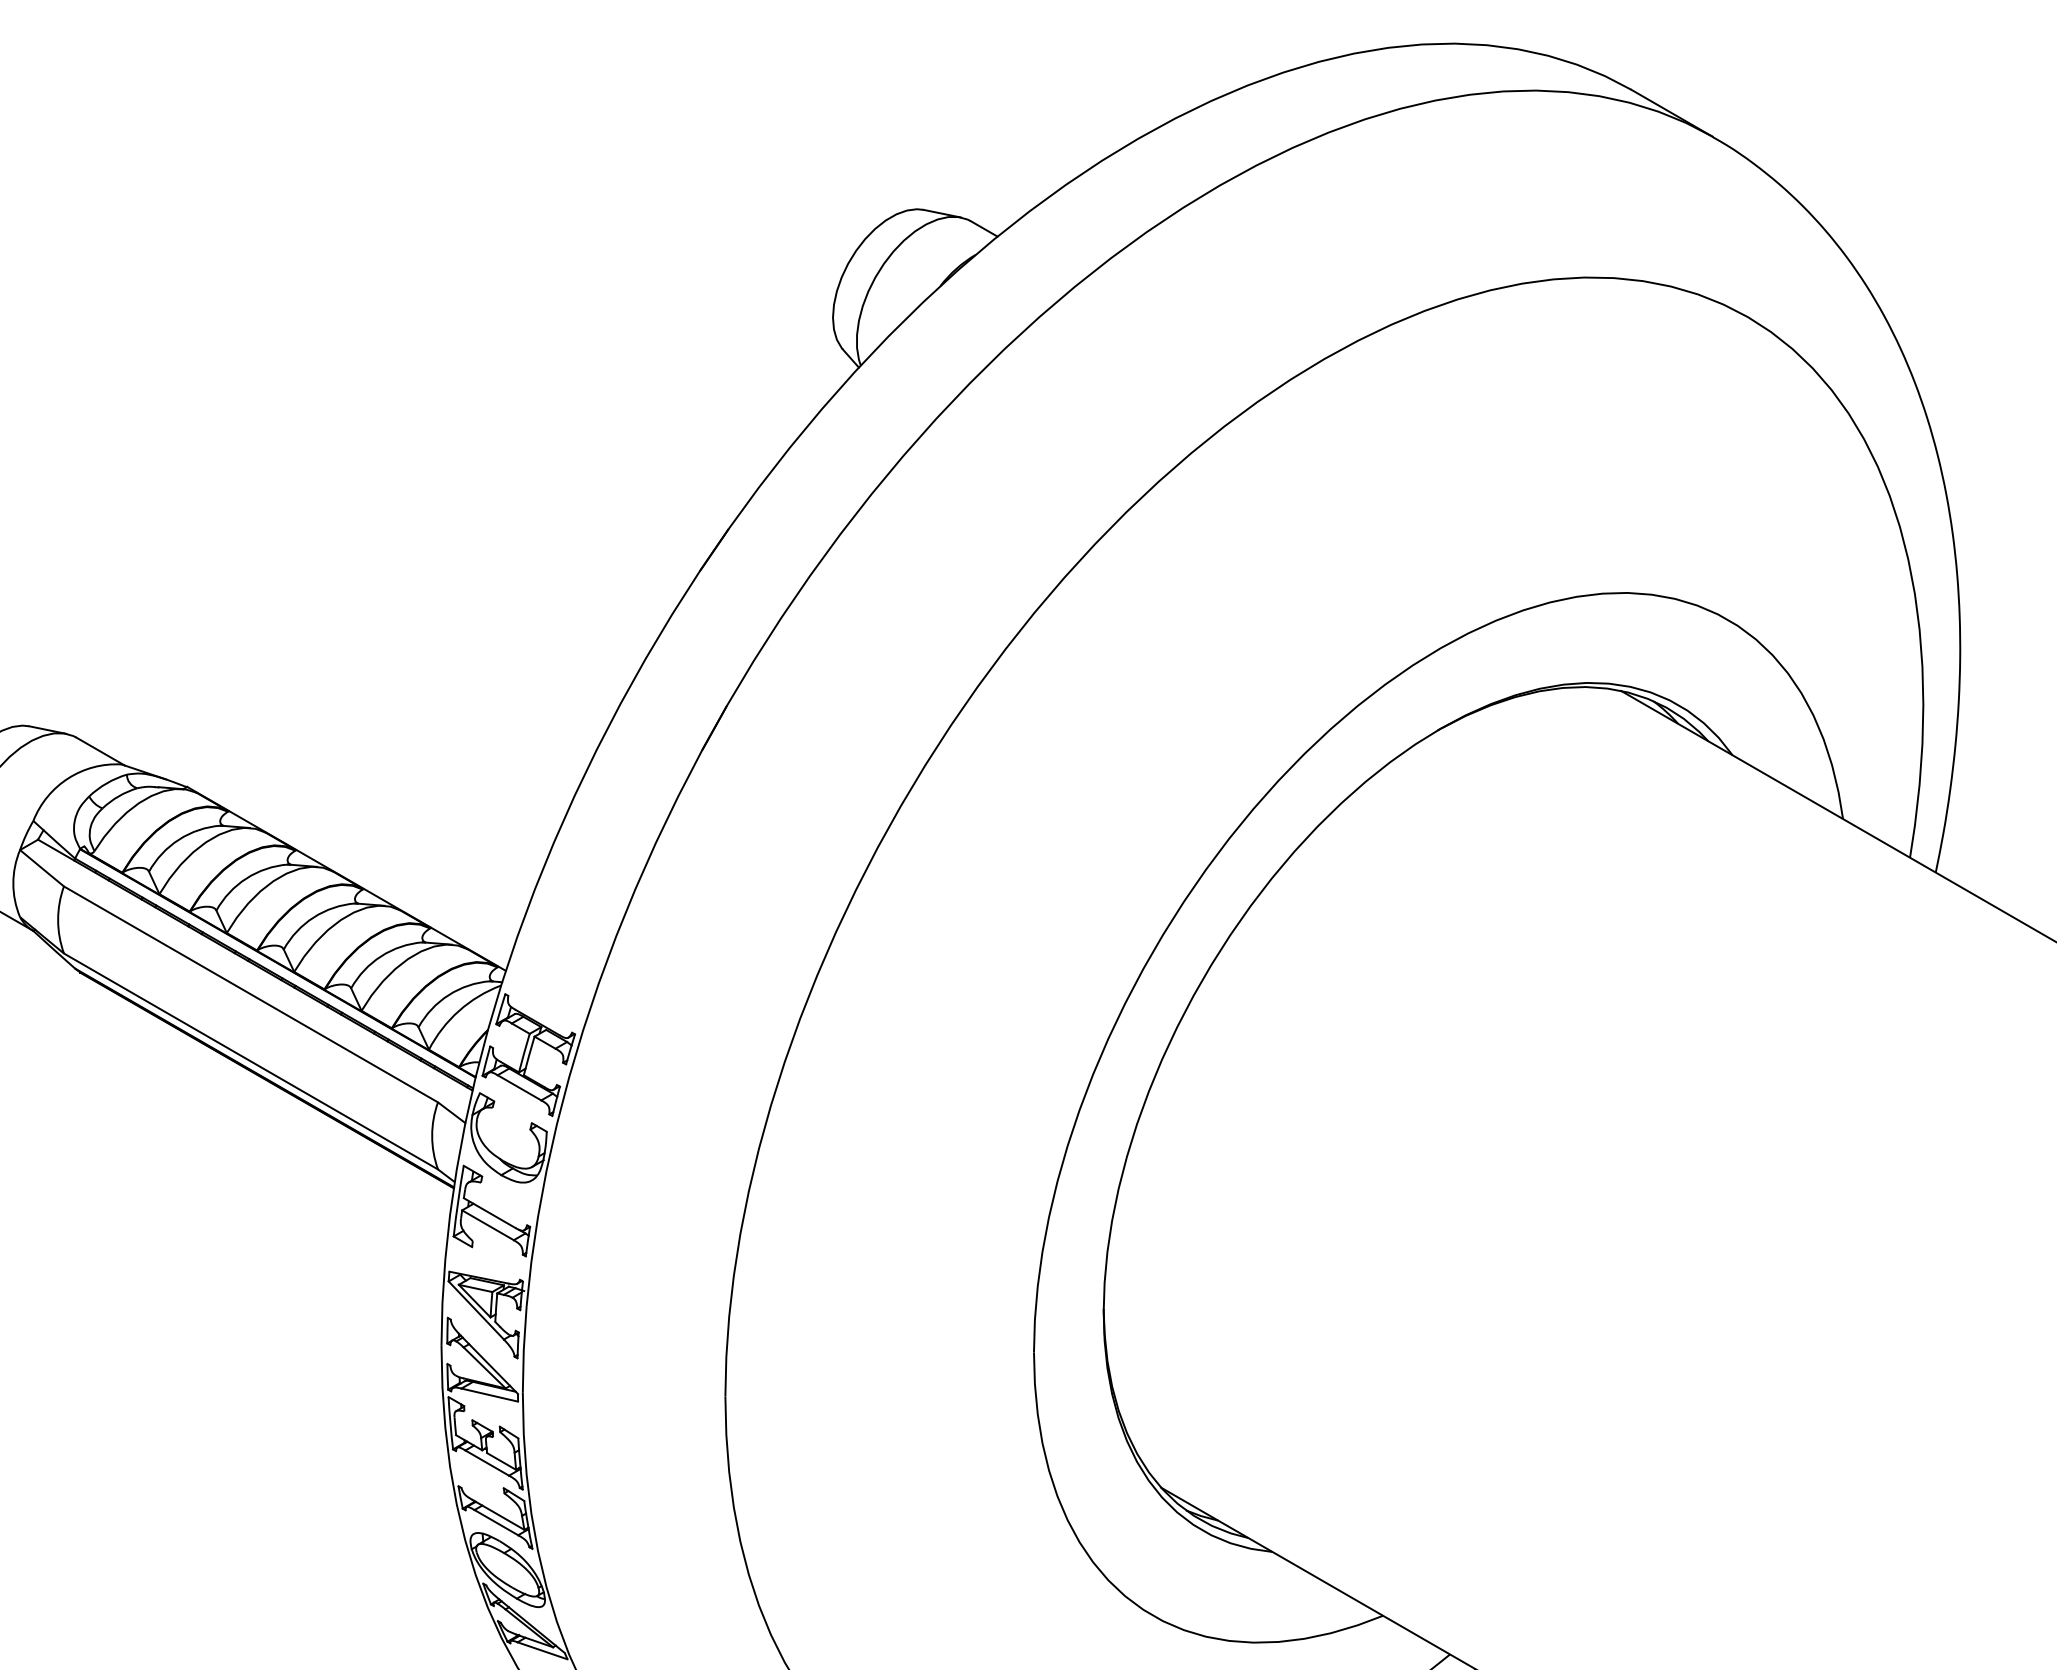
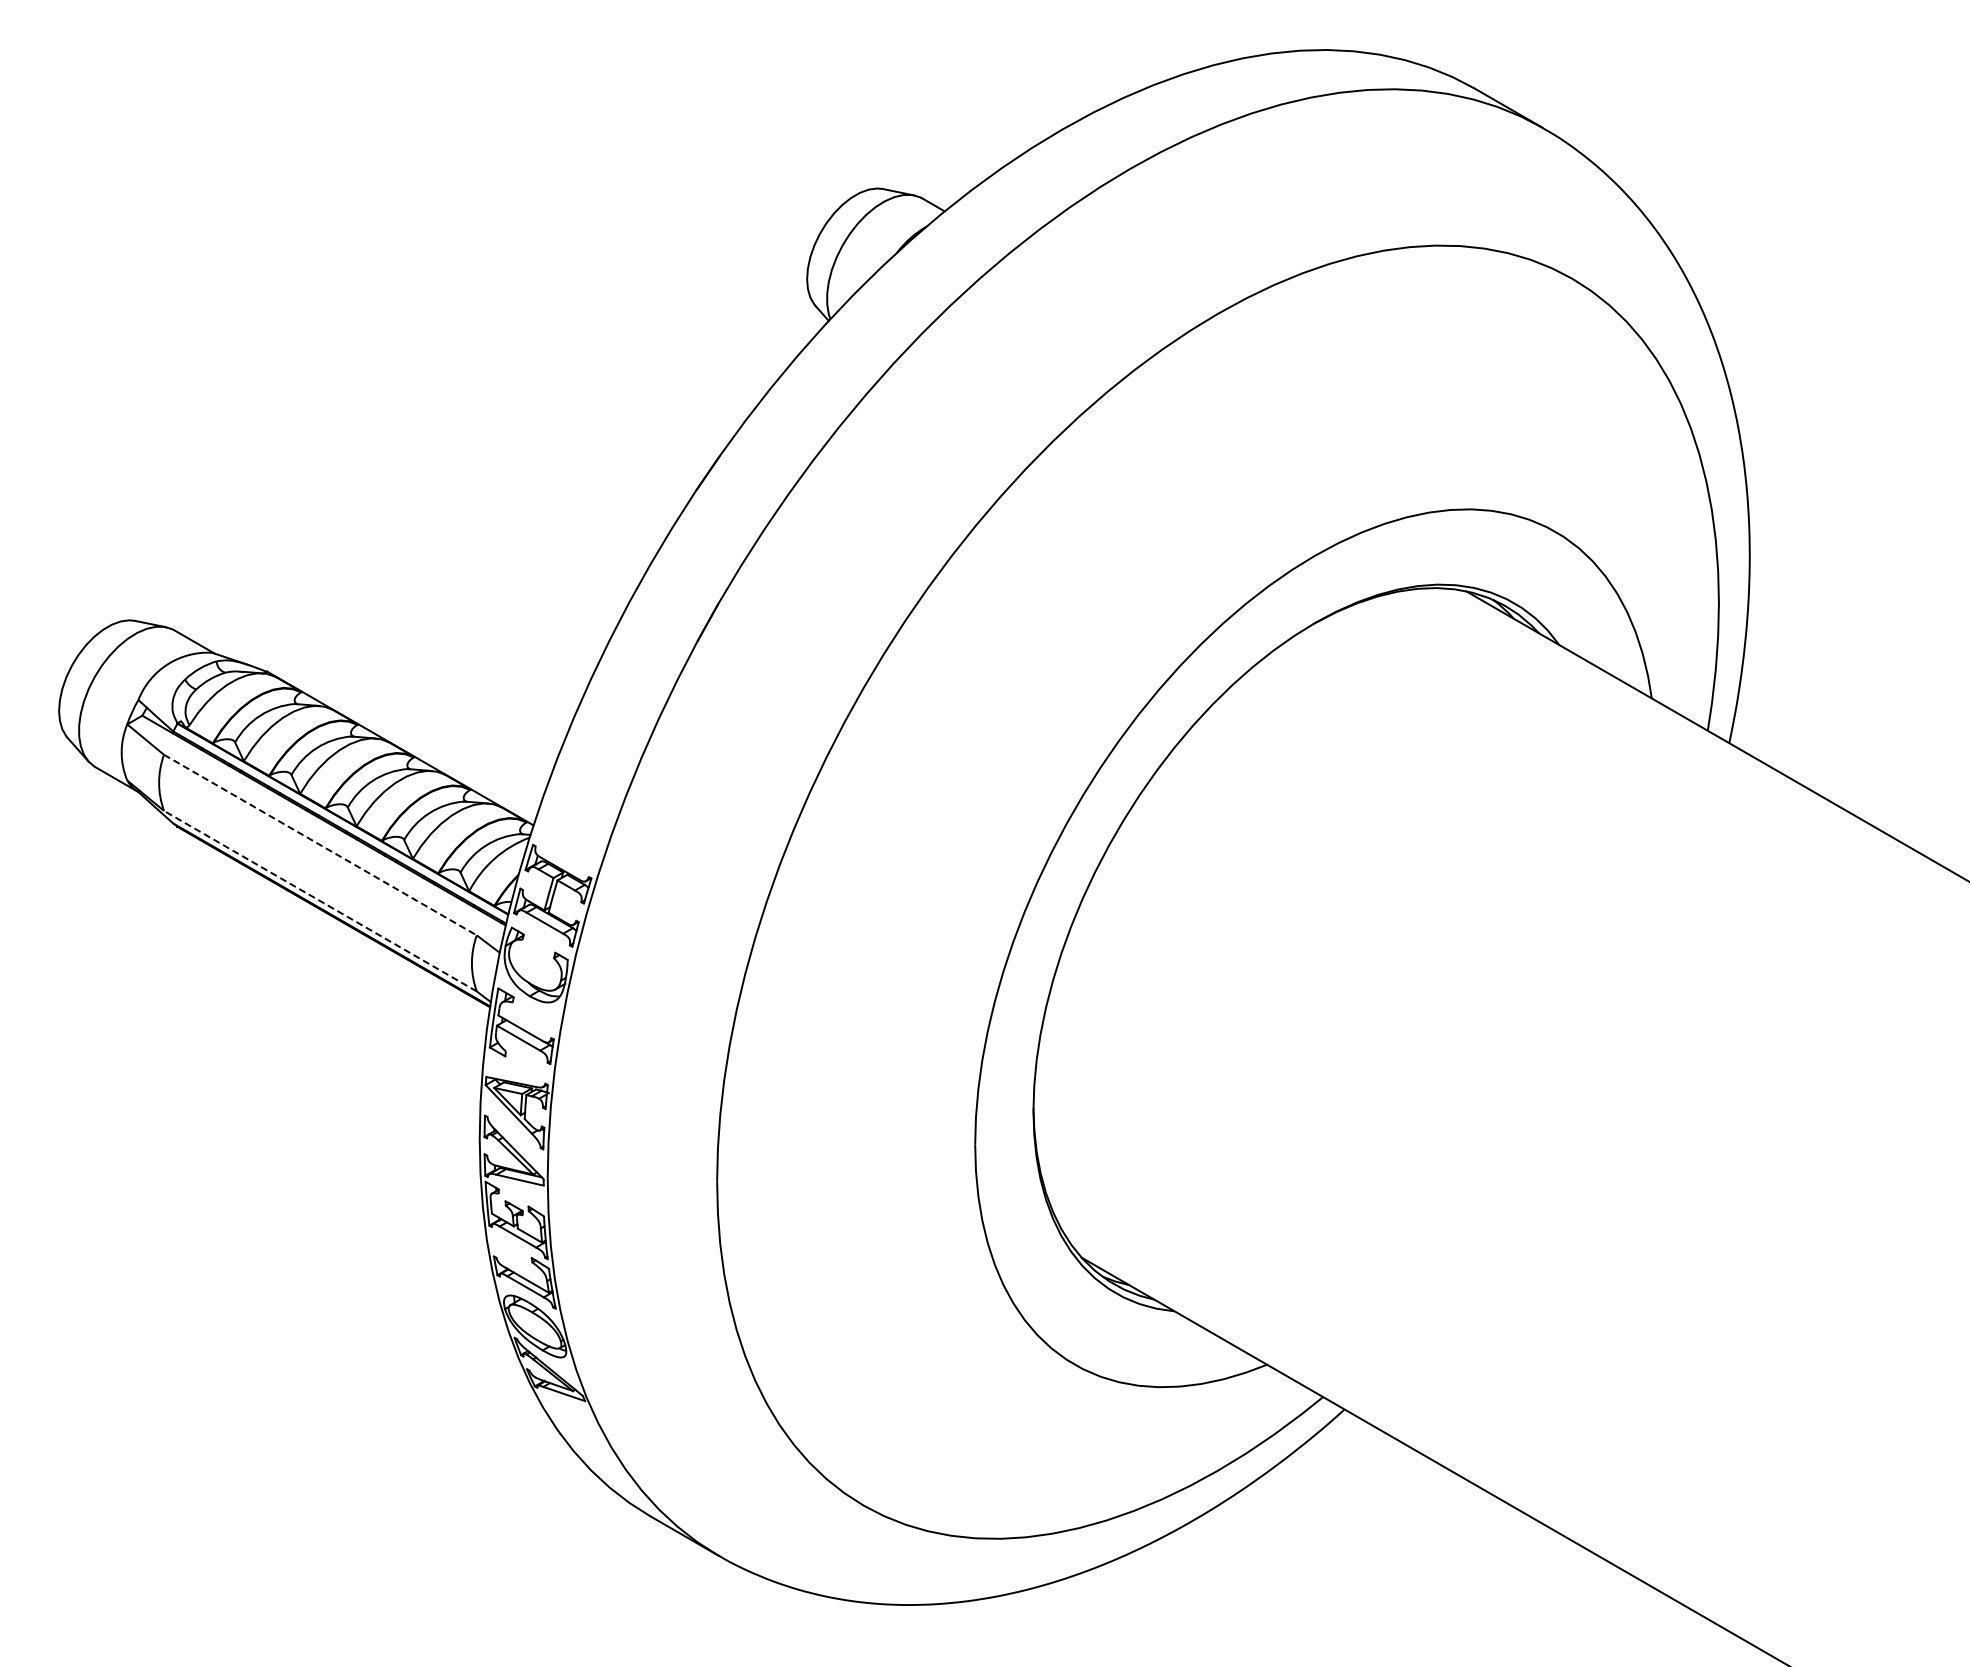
line: (251, 994) -> (320, 845), solid -> dashed
line: (251, 1061) -> (320, 901), solid -> dashed

